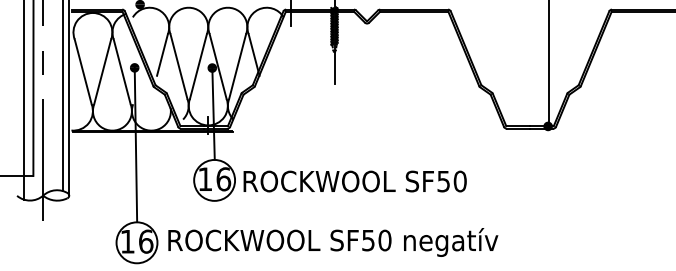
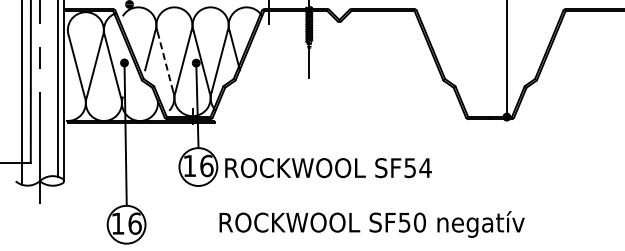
line: (179, 66) -> (165, 61), solid -> dashed
text: (460, 181) -> (425, 168), SF50 -> SF54
text: (332, 242) -> (371, 224), moved

